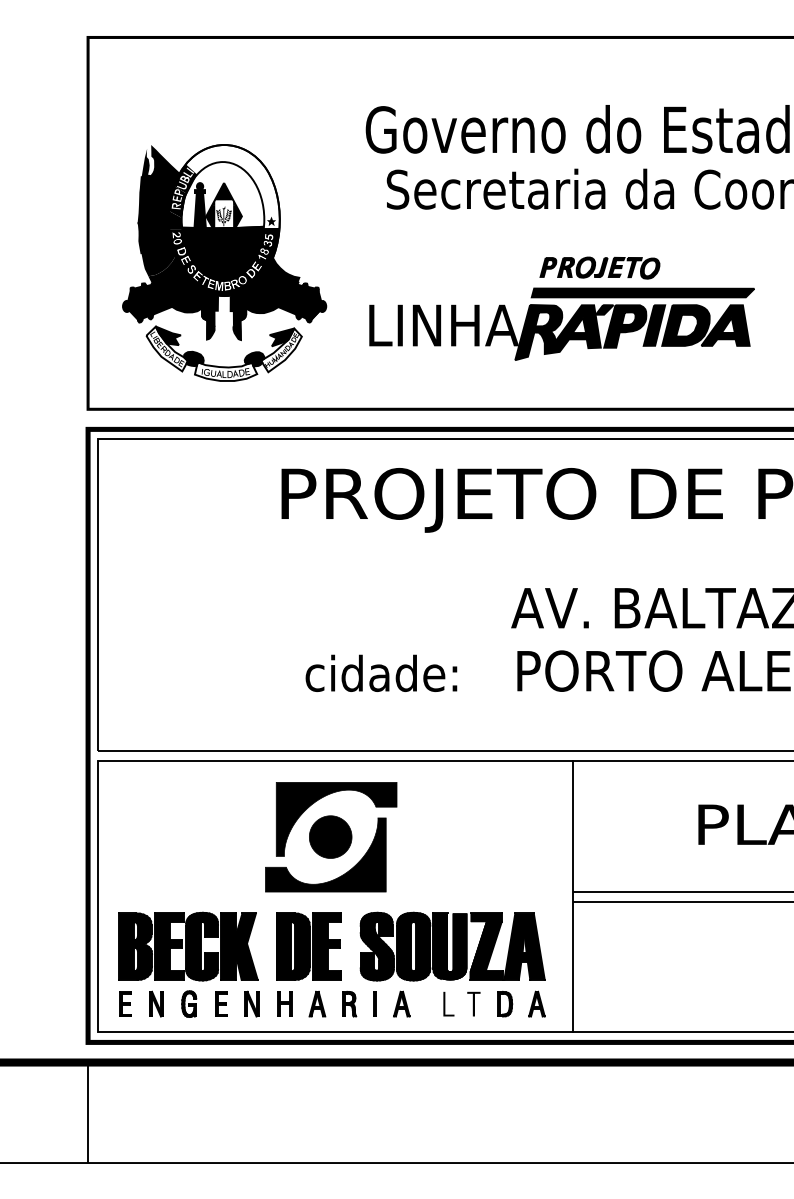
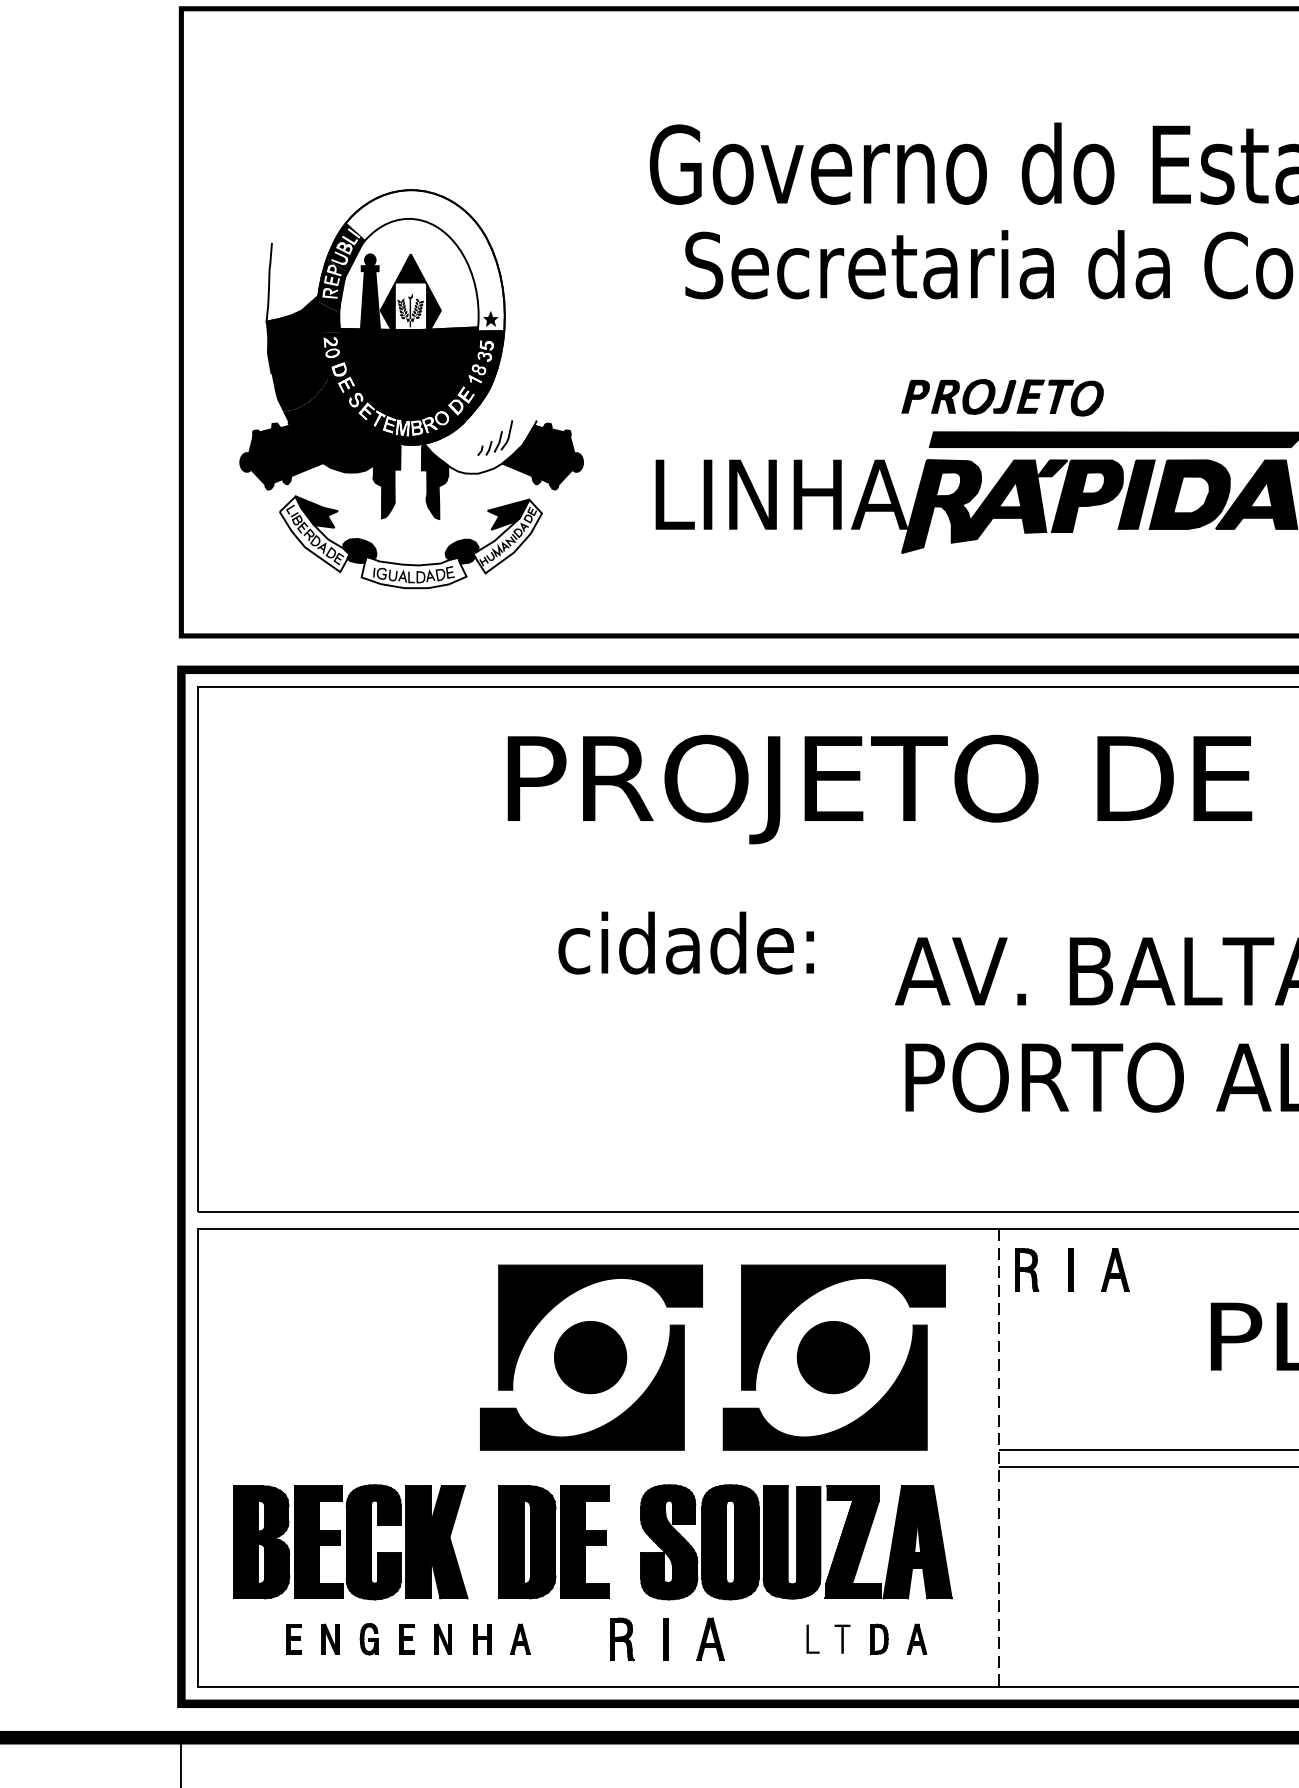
fill: (159, 183) -> (301, 255), removed
part: (599, 267) -> (1001, 396), moved
fill: (265, 280) -> (480, 418), removed
text: (381, 672) -> (686, 941), moved
part: (616, 784) -> (1072, 1268), added
part: (475, 837) -> (834, 1358), added
line: (572, 896) -> (998, 1457), solid -> dashed
part: (222, 1003) -> (408, 1638), size x0.7
part: (494, 1003) -> (866, 1638), size x0.7

